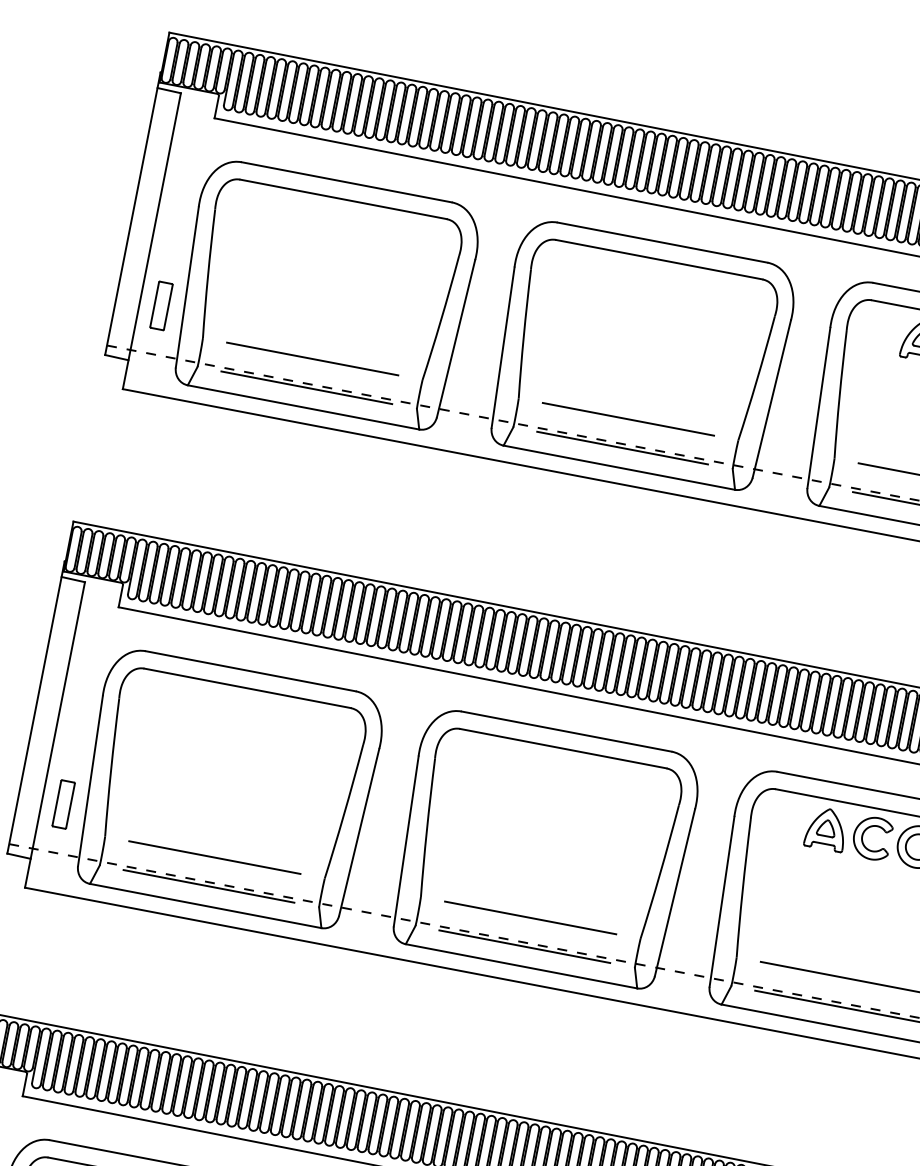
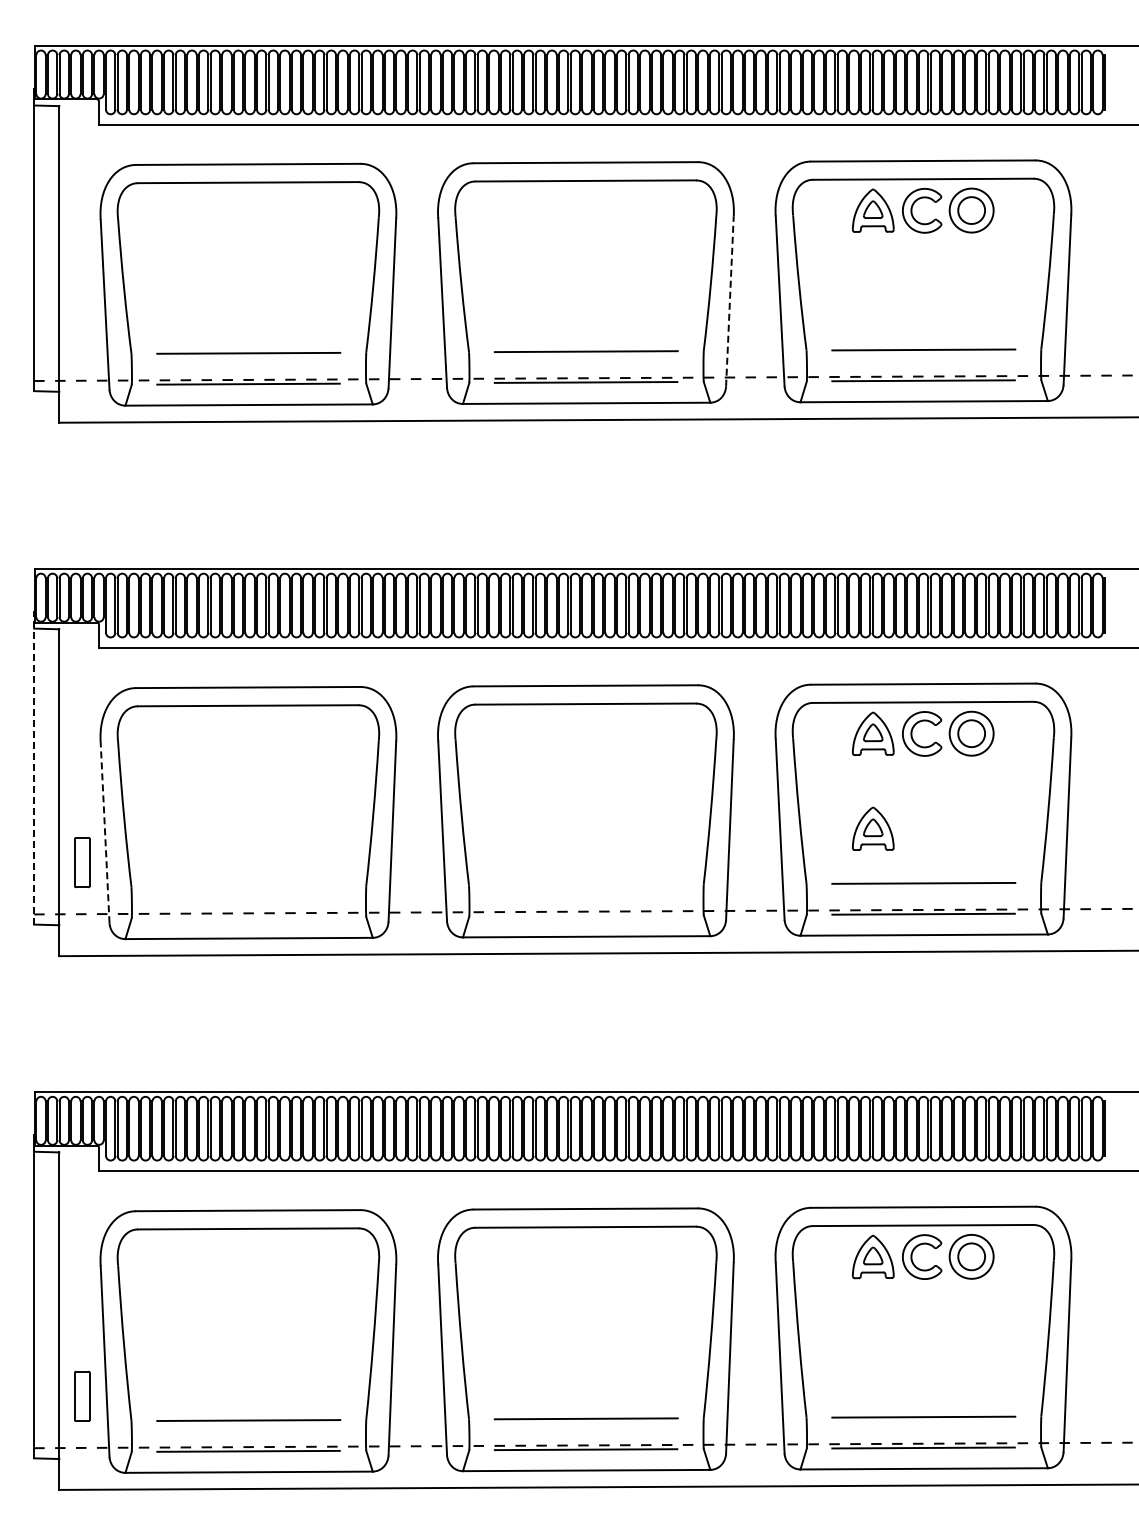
part: (161, 305) -> (82, 328), removed
line: (771, 398) -> (729, 301), solid -> dashed
line: (36, 706) -> (34, 767), solid -> dashed
line: (90, 780) -> (105, 832), solid -> dashed
line: (214, 857) -> (248, 886), removed
line: (208, 886) -> (248, 917), removed
line: (530, 917) -> (585, 884), removed
part: (809, 917) -> (873, 828), added
line: (524, 946) -> (585, 915), removed

